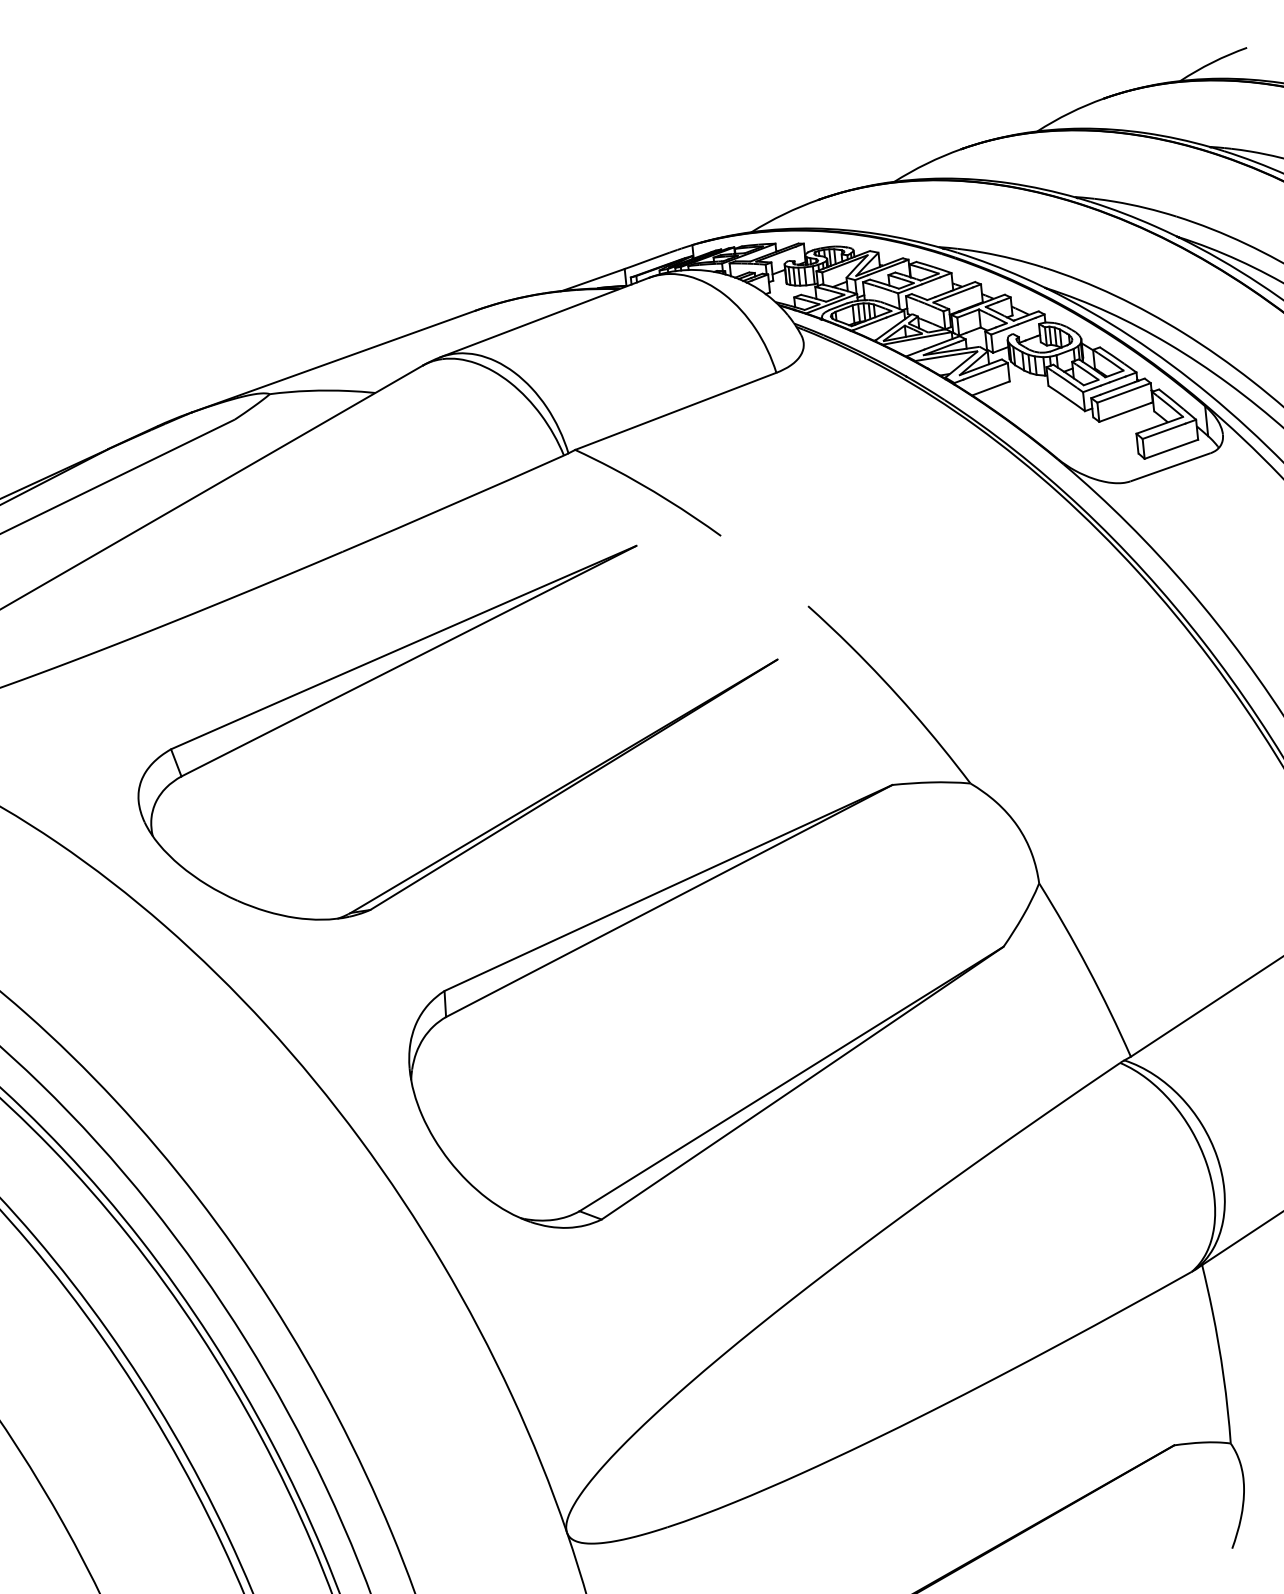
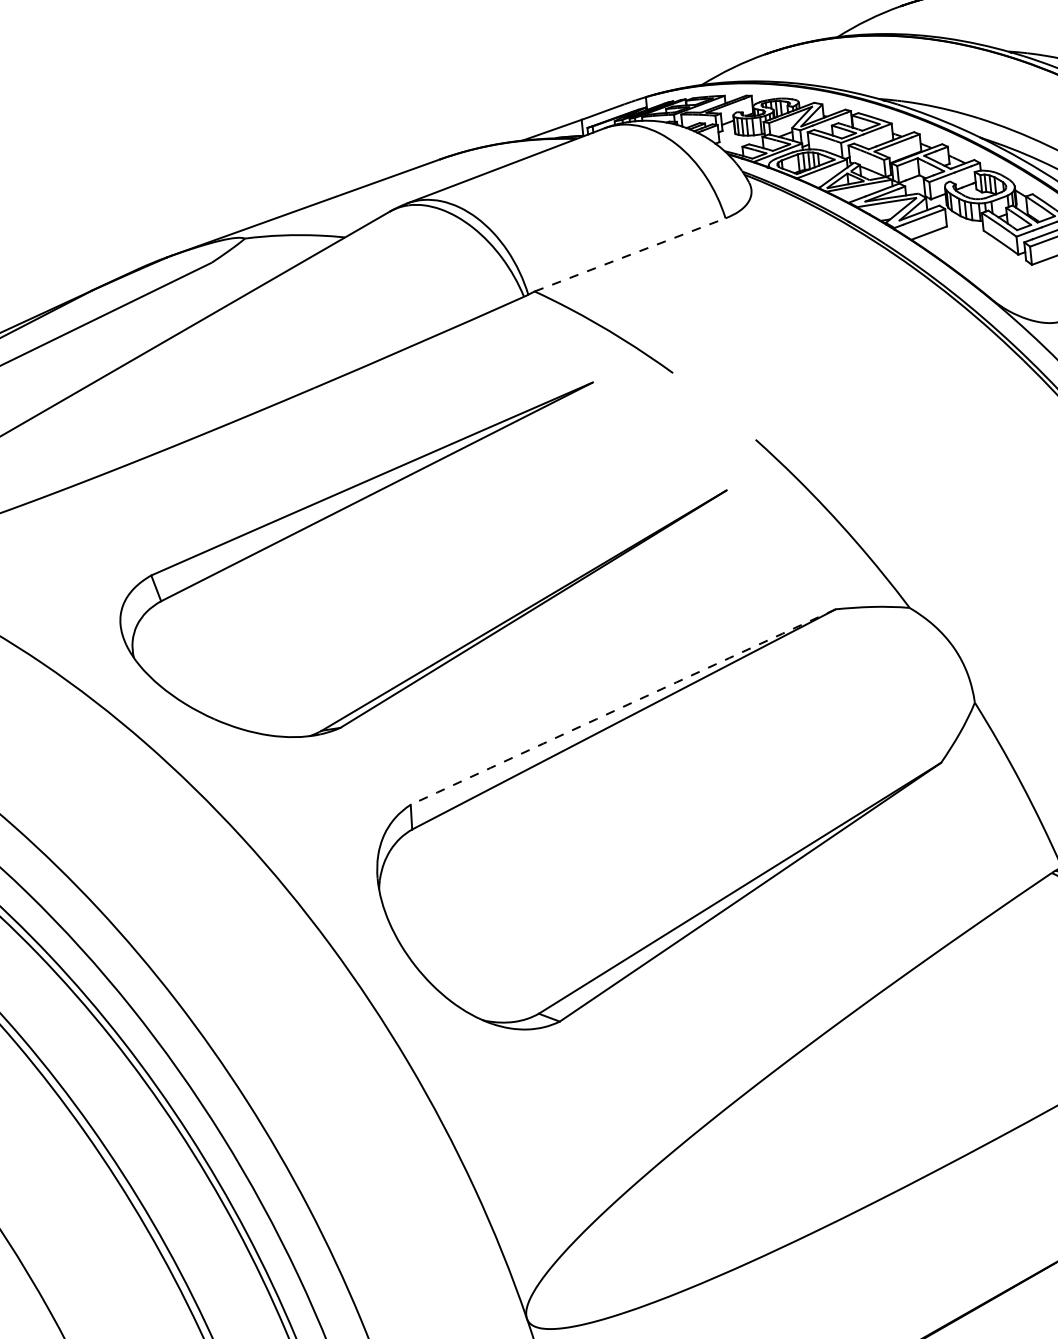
line: (675, 411) -> (629, 255), solid -> dashed
arc: (668, 887) -> (623, 706), solid -> dashed

